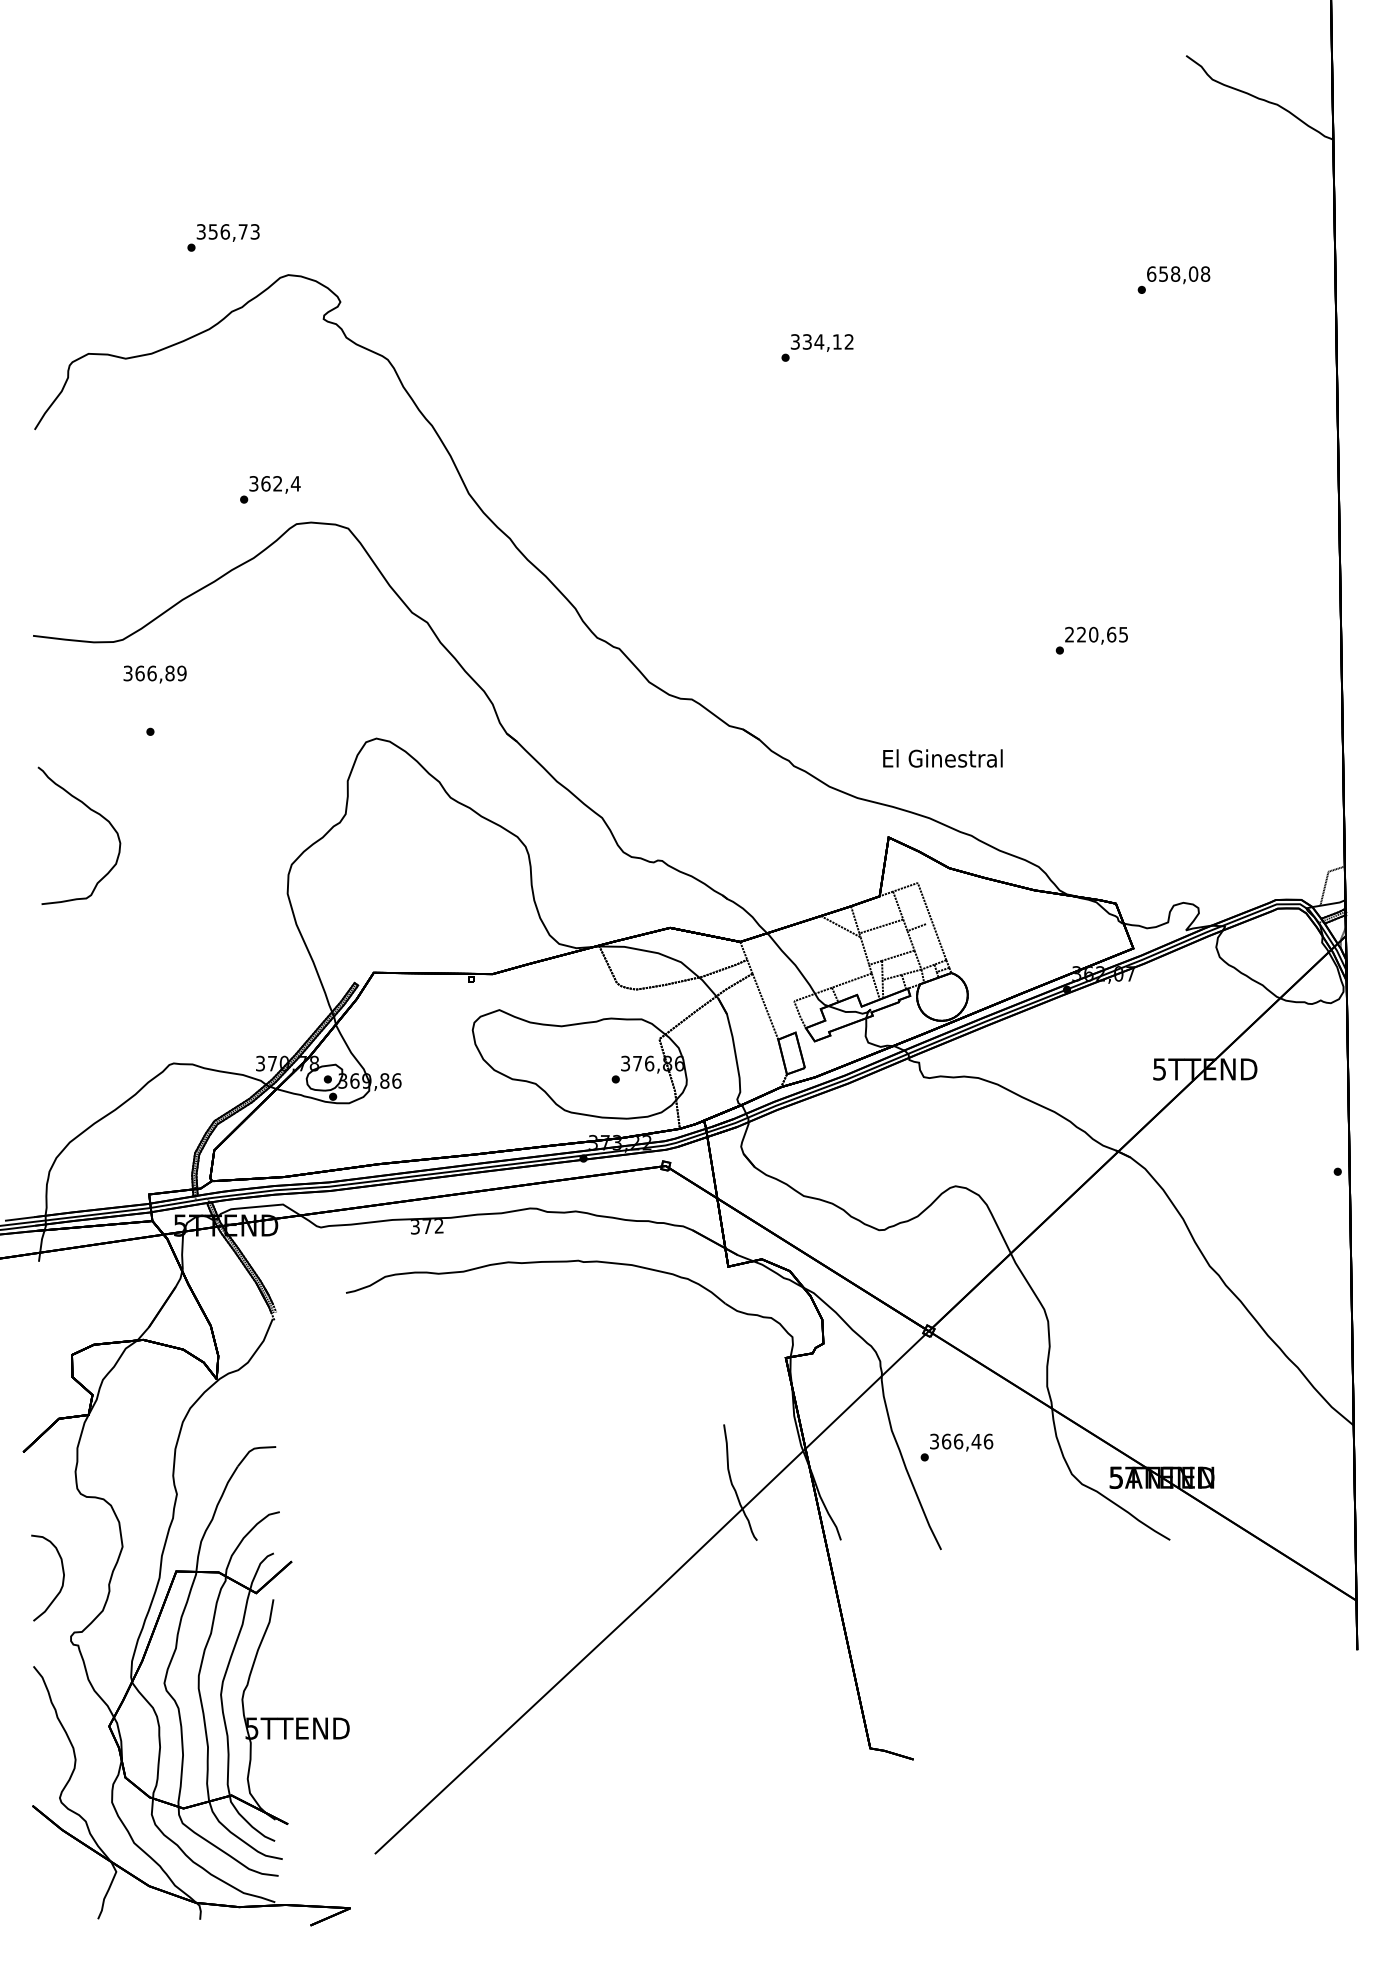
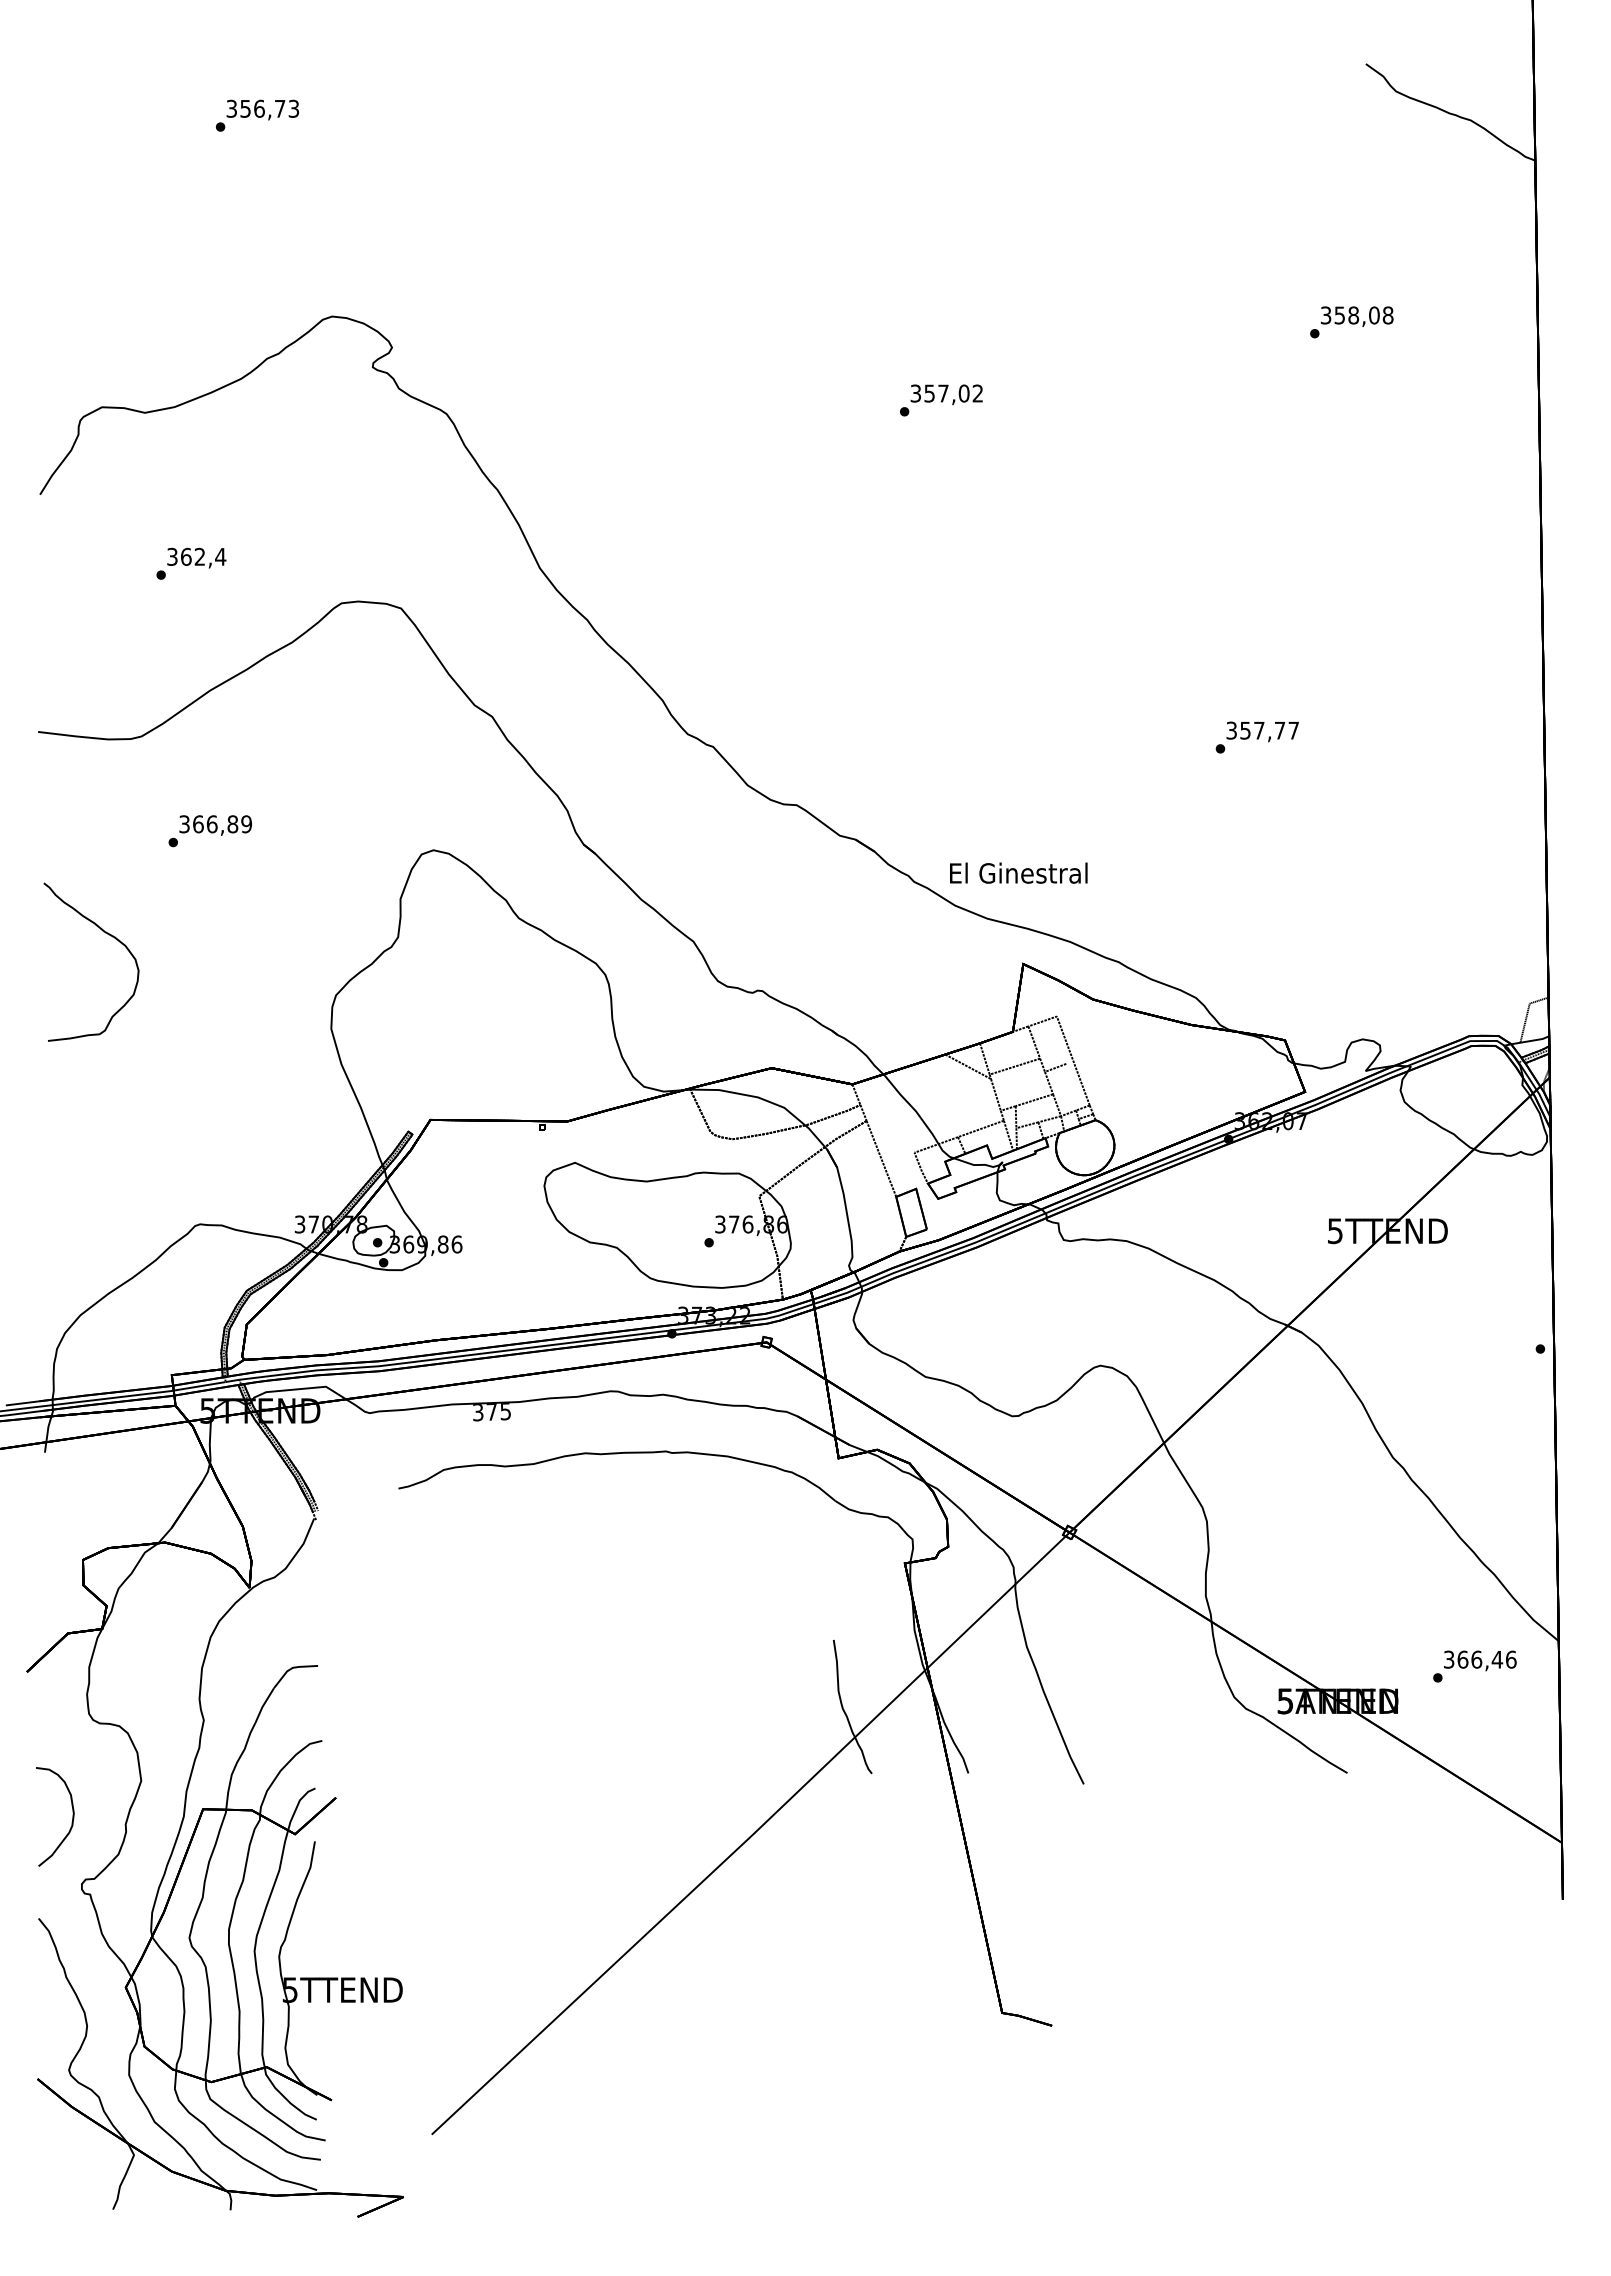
text: (223, 237) -> (257, 115), moved
text: (1151, 274) -> (1325, 315), 658,08 -> 358,08
text: (822, 341) -> (947, 393), 334,12 -> 357,02
text: (270, 489) -> (191, 563), moved
text: (1096, 634) -> (1262, 730), 220,65 -> 357,77
text: (154, 674) -> (215, 825), moved
text: (942, 757) -> (1018, 872), moved
text: (438, 1226) -> (505, 1411), 372 -> 375
text: (956, 1447) -> (1474, 1666), moved

